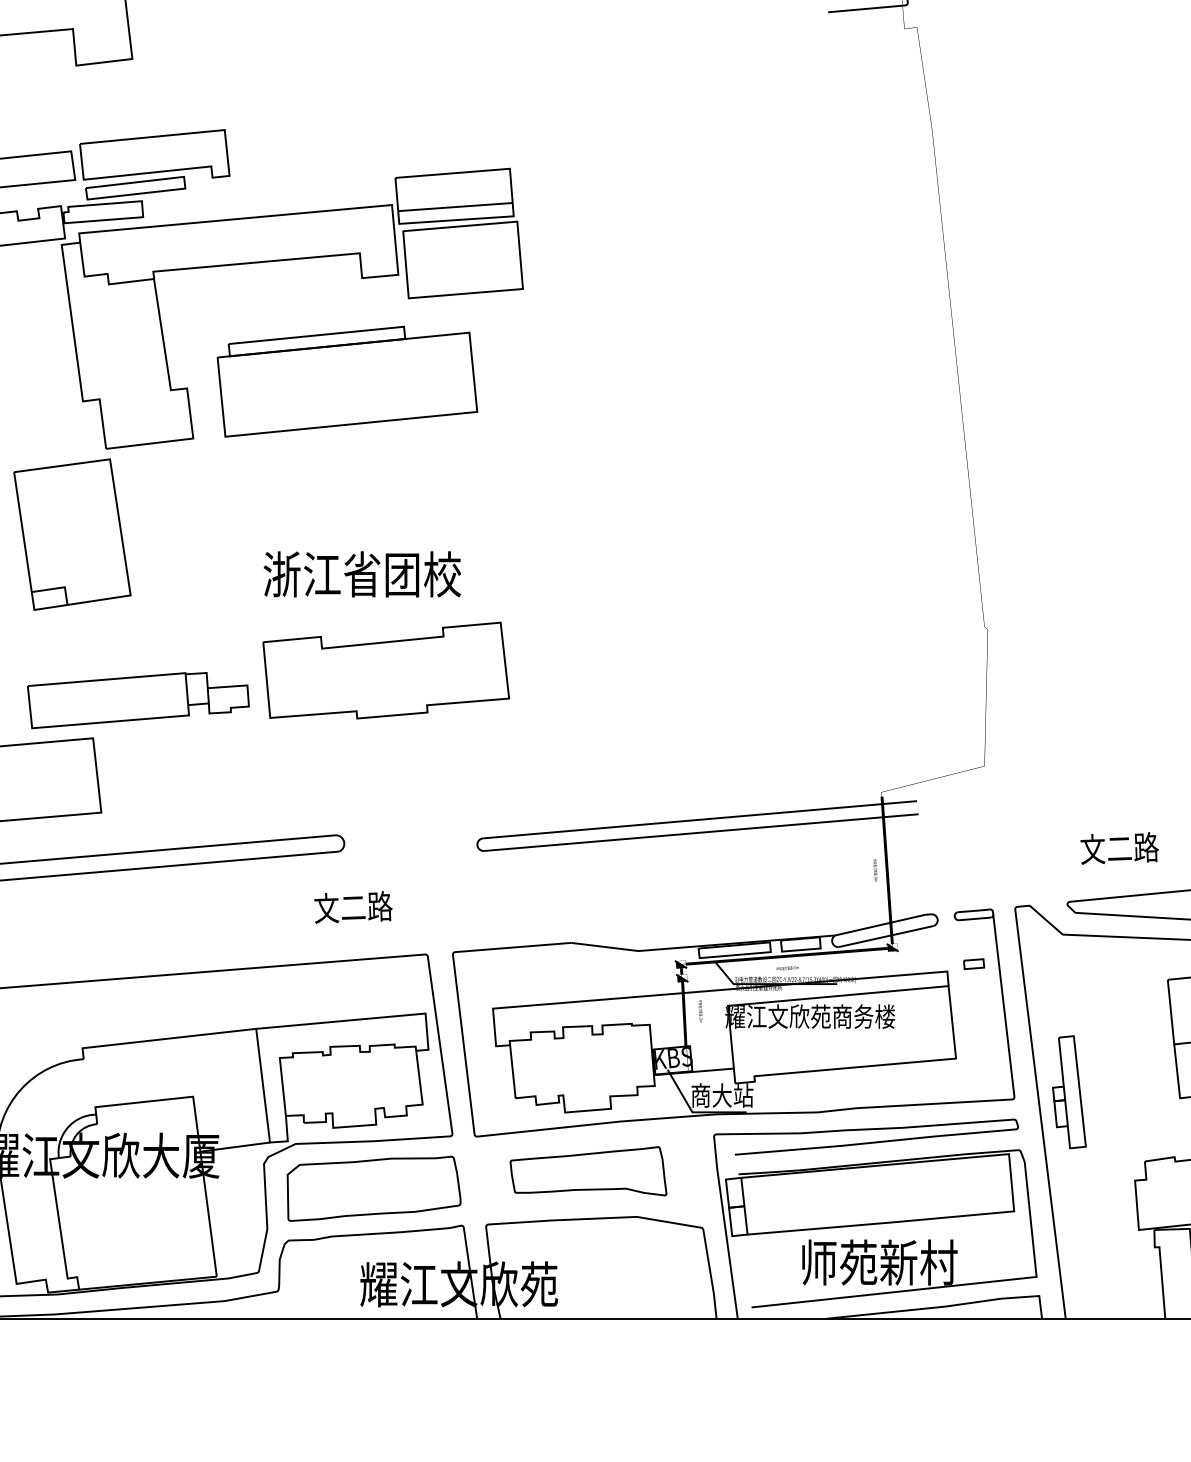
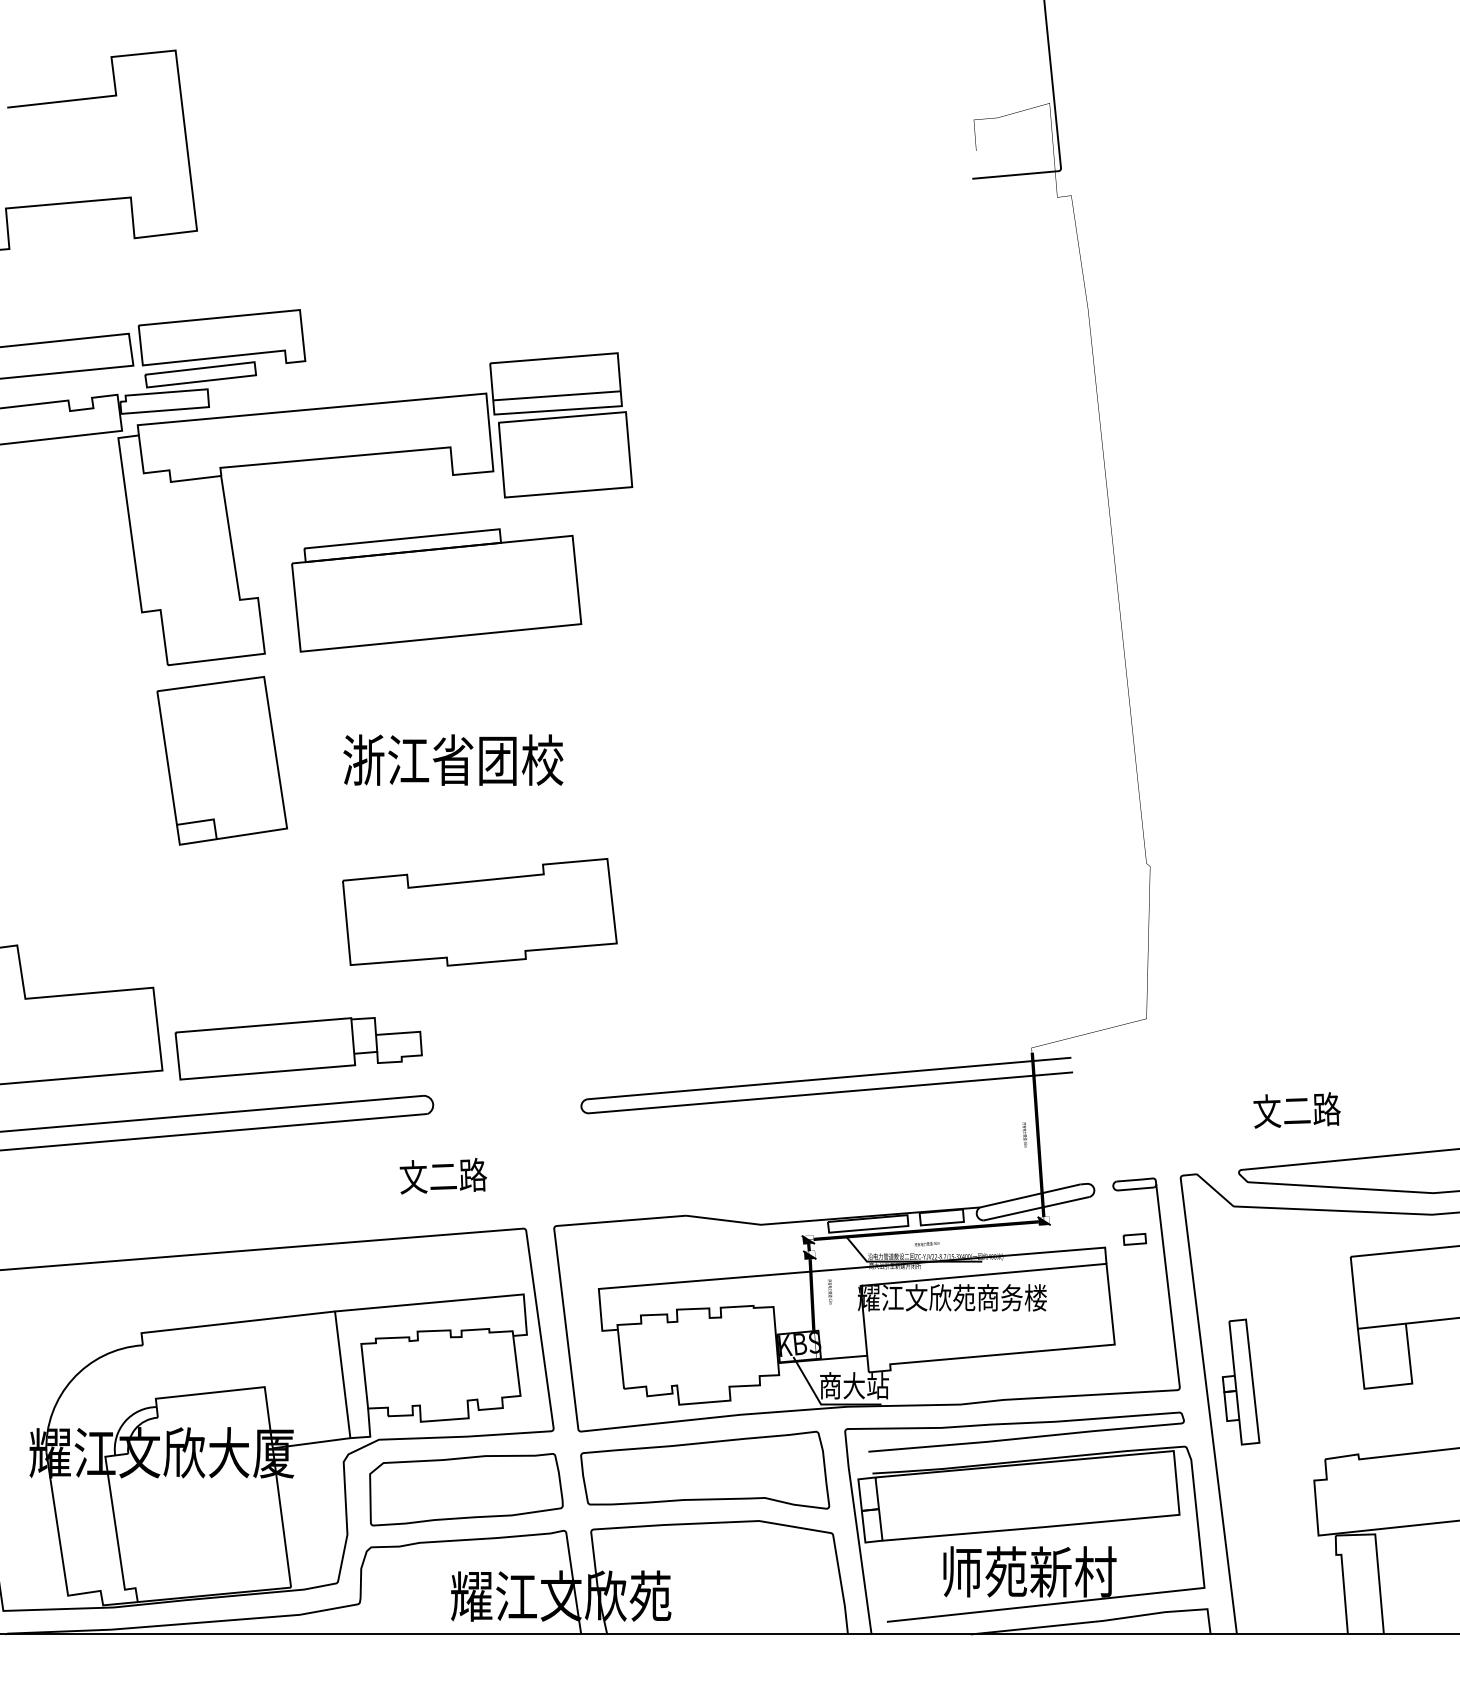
part: (71, 534) -> (221, 760), moved
text: (362, 573) -> (453, 759), moved
part: (138, 700) -> (298, 1048), moved
part: (588, 1170) -> (705, 1469), size x1.43

